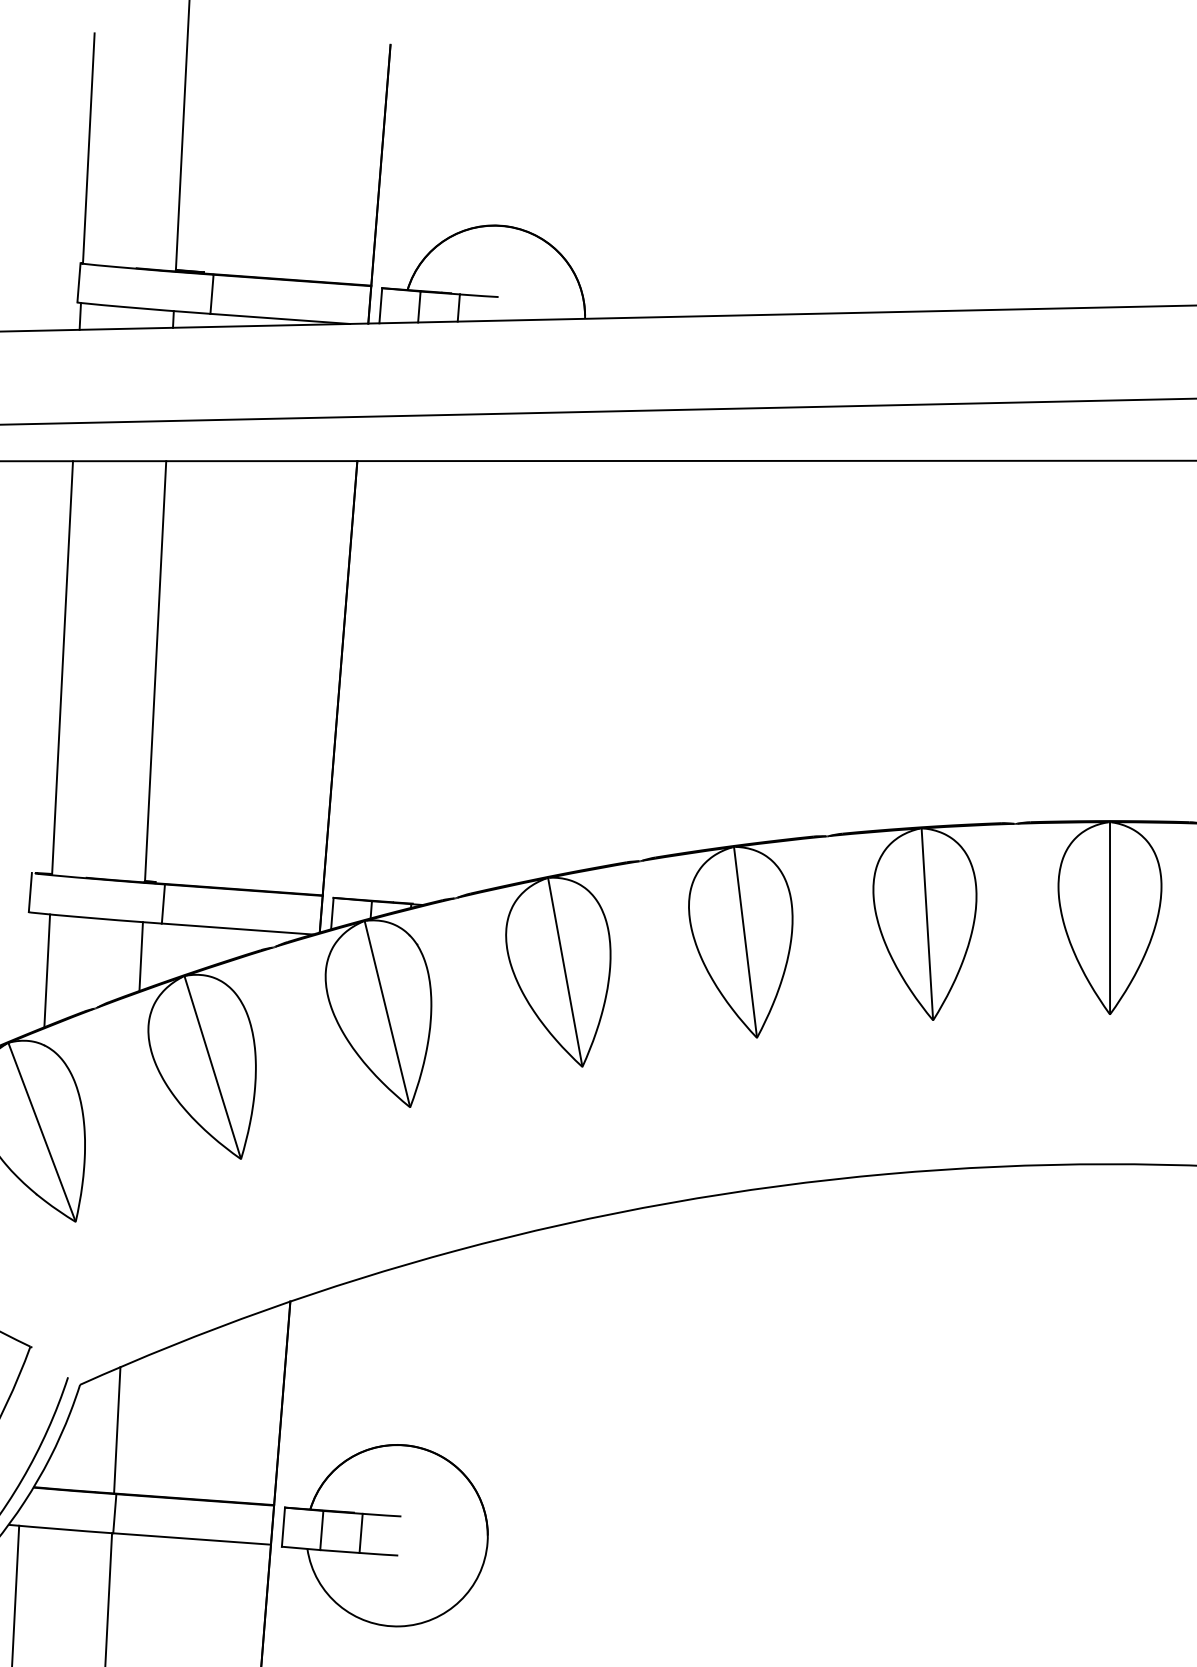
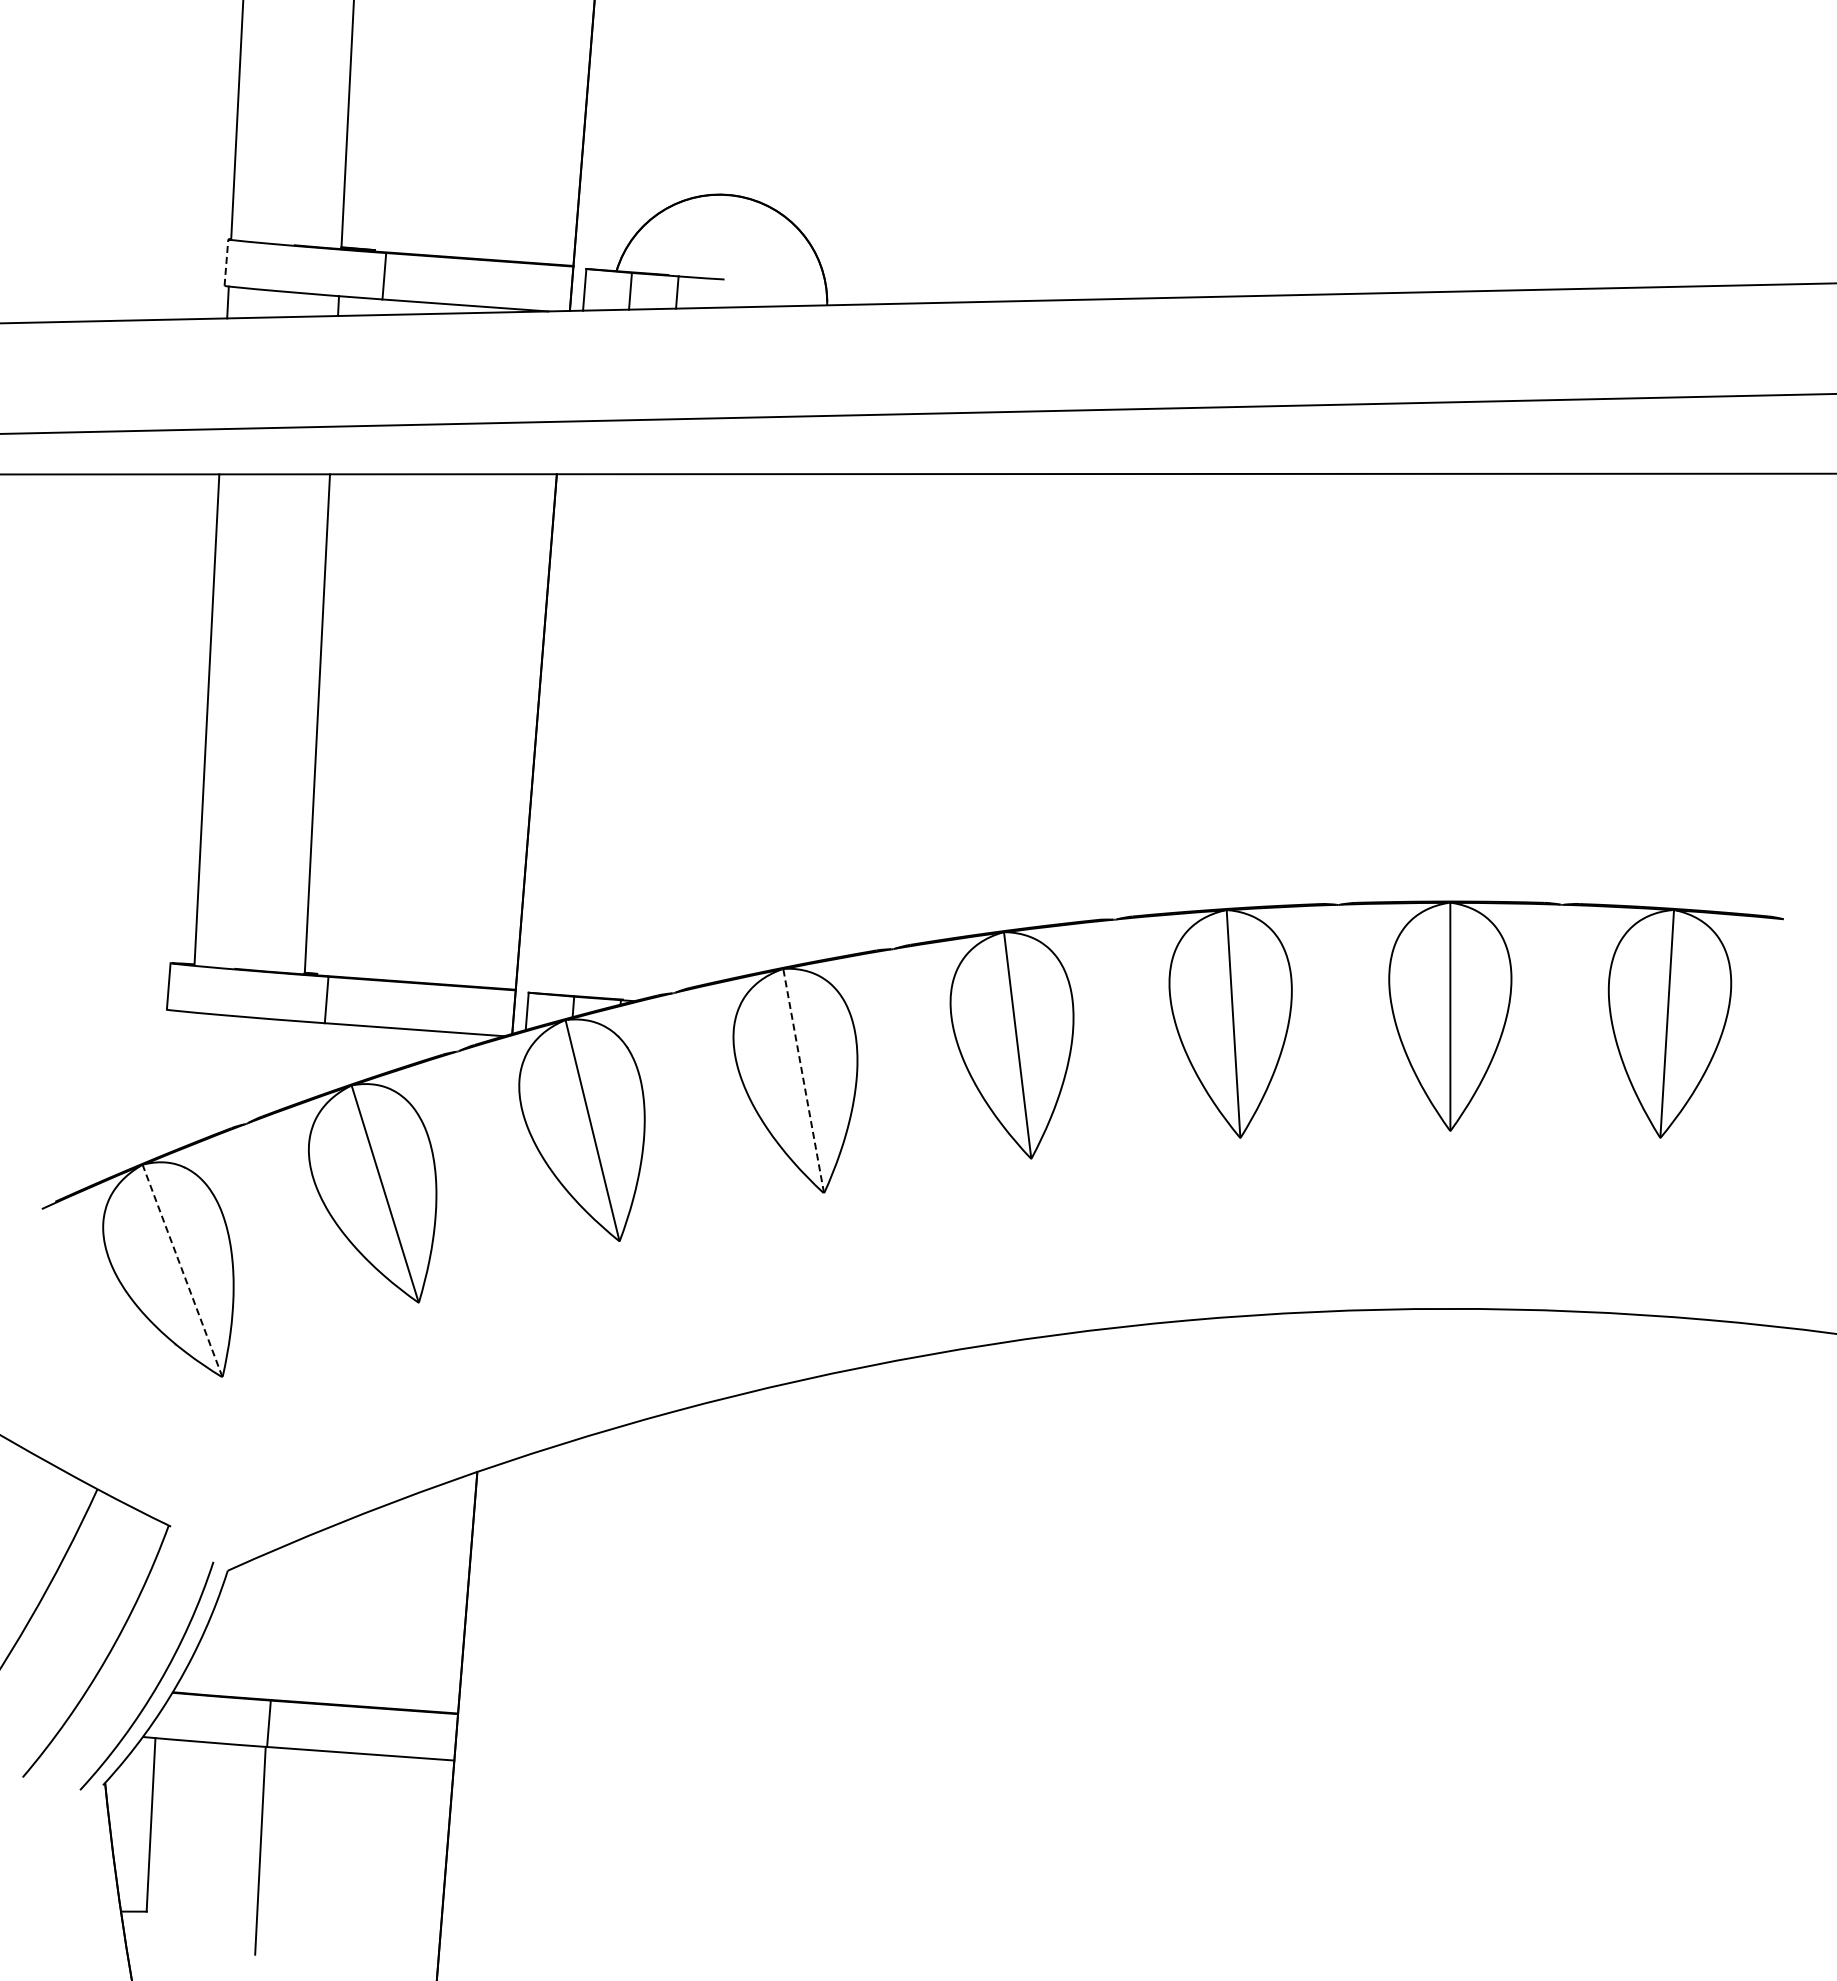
line: (79, 282) -> (226, 262), solid -> dashed
line: (141, 956) -> (300, 1062), removed
line: (47, 970) -> (188, 1079), removed
line: (565, 972) -> (803, 1081), solid -> dashed
line: (41, 1131) -> (182, 1270), solid -> dashed
line: (116, 1430) -> (271, 1624), removed
part: (384, 1535) -> (589, 1749), removed

